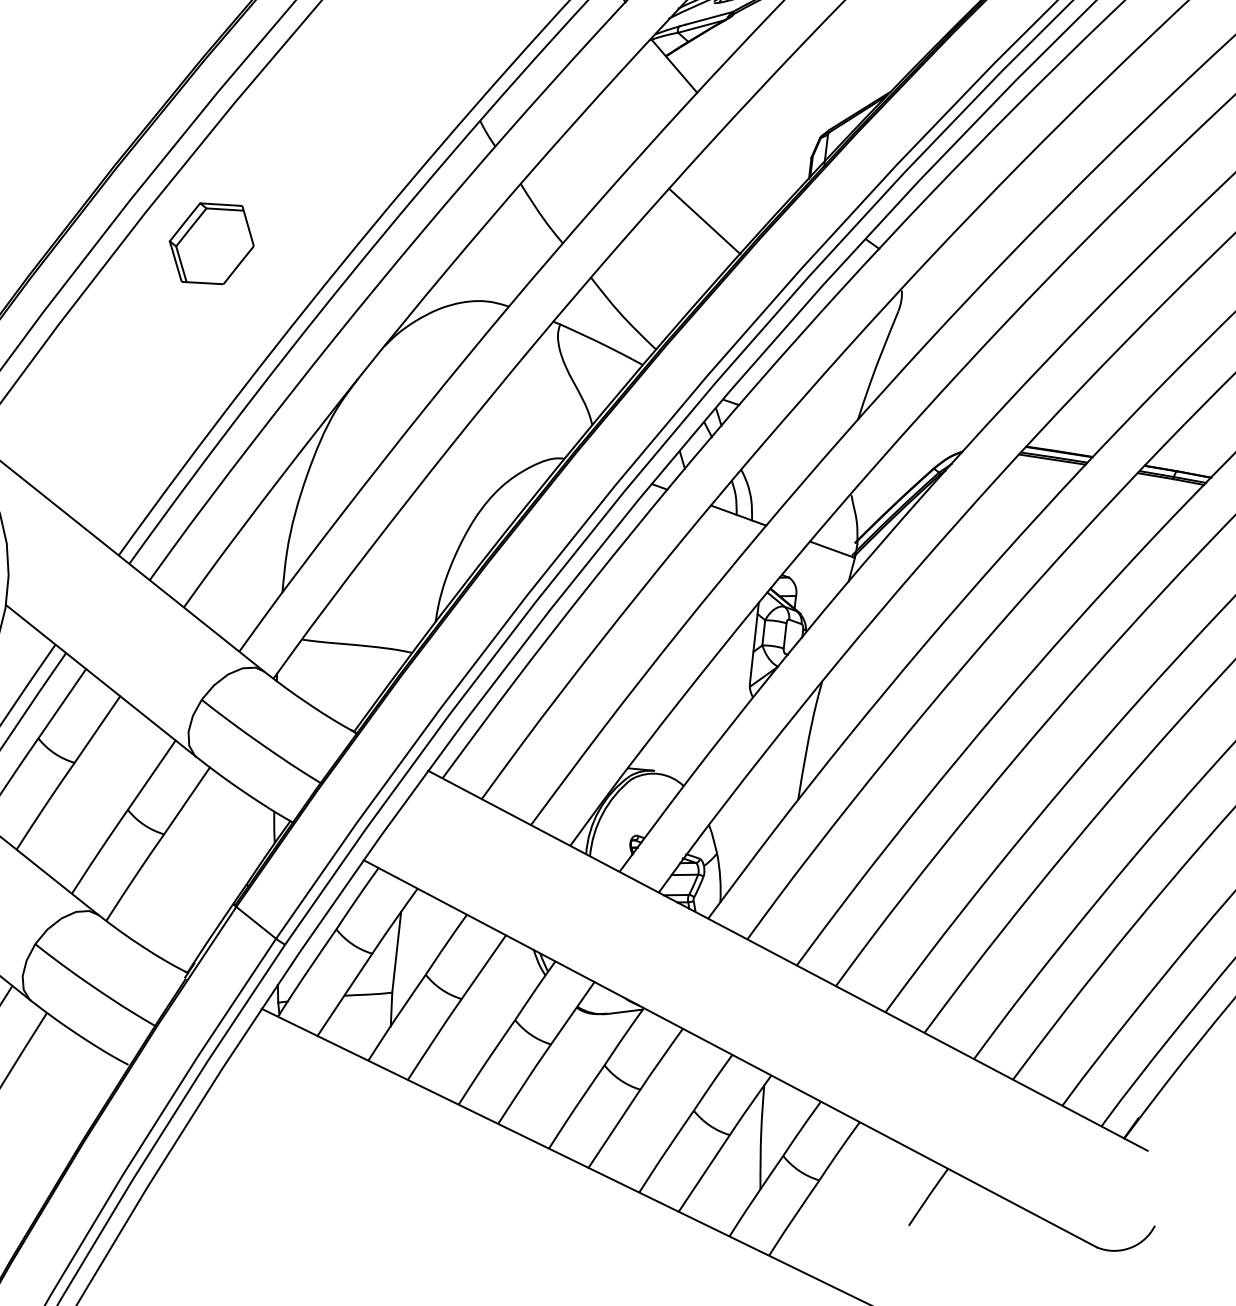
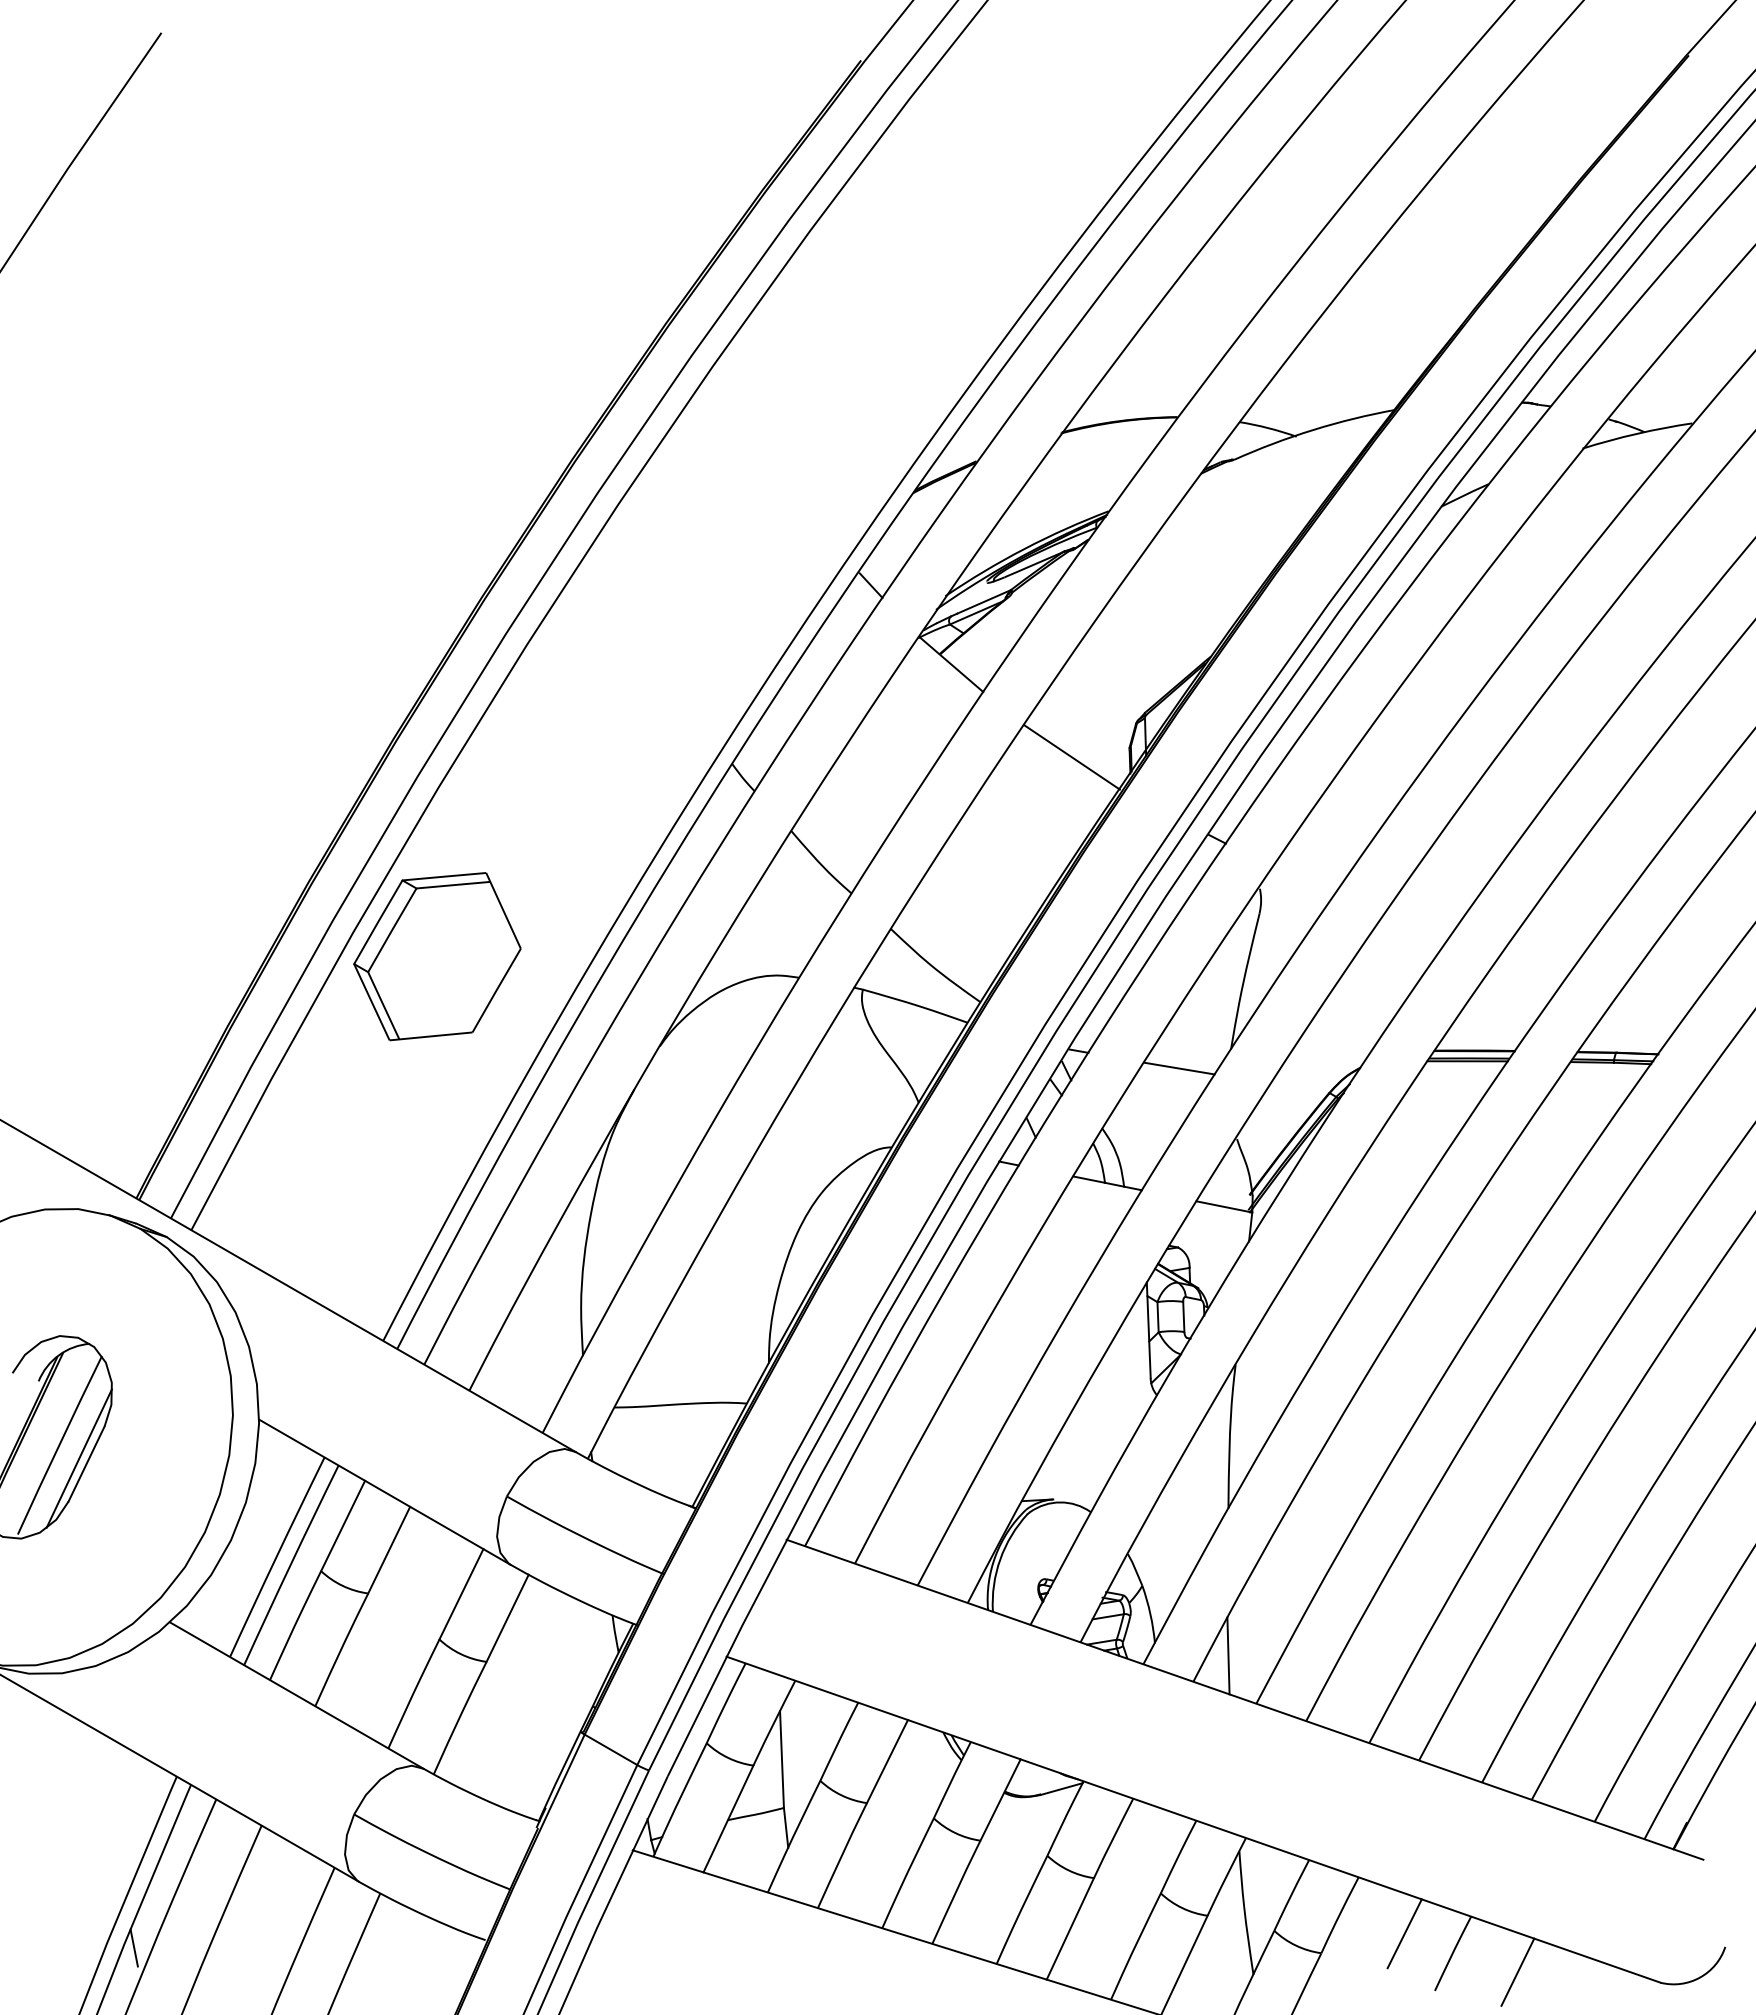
line: (704, 221) -> (1071, 757), moved
part: (211, 243) -> (437, 956), size x1.67
line: (812, 429) -> (1179, 1068), added
line: (779, 922) -> (1228, 1655), added
line: (890, 1174) -> (1404, 1933), added
line: (979, 1220) -> (1517, 1971), added

